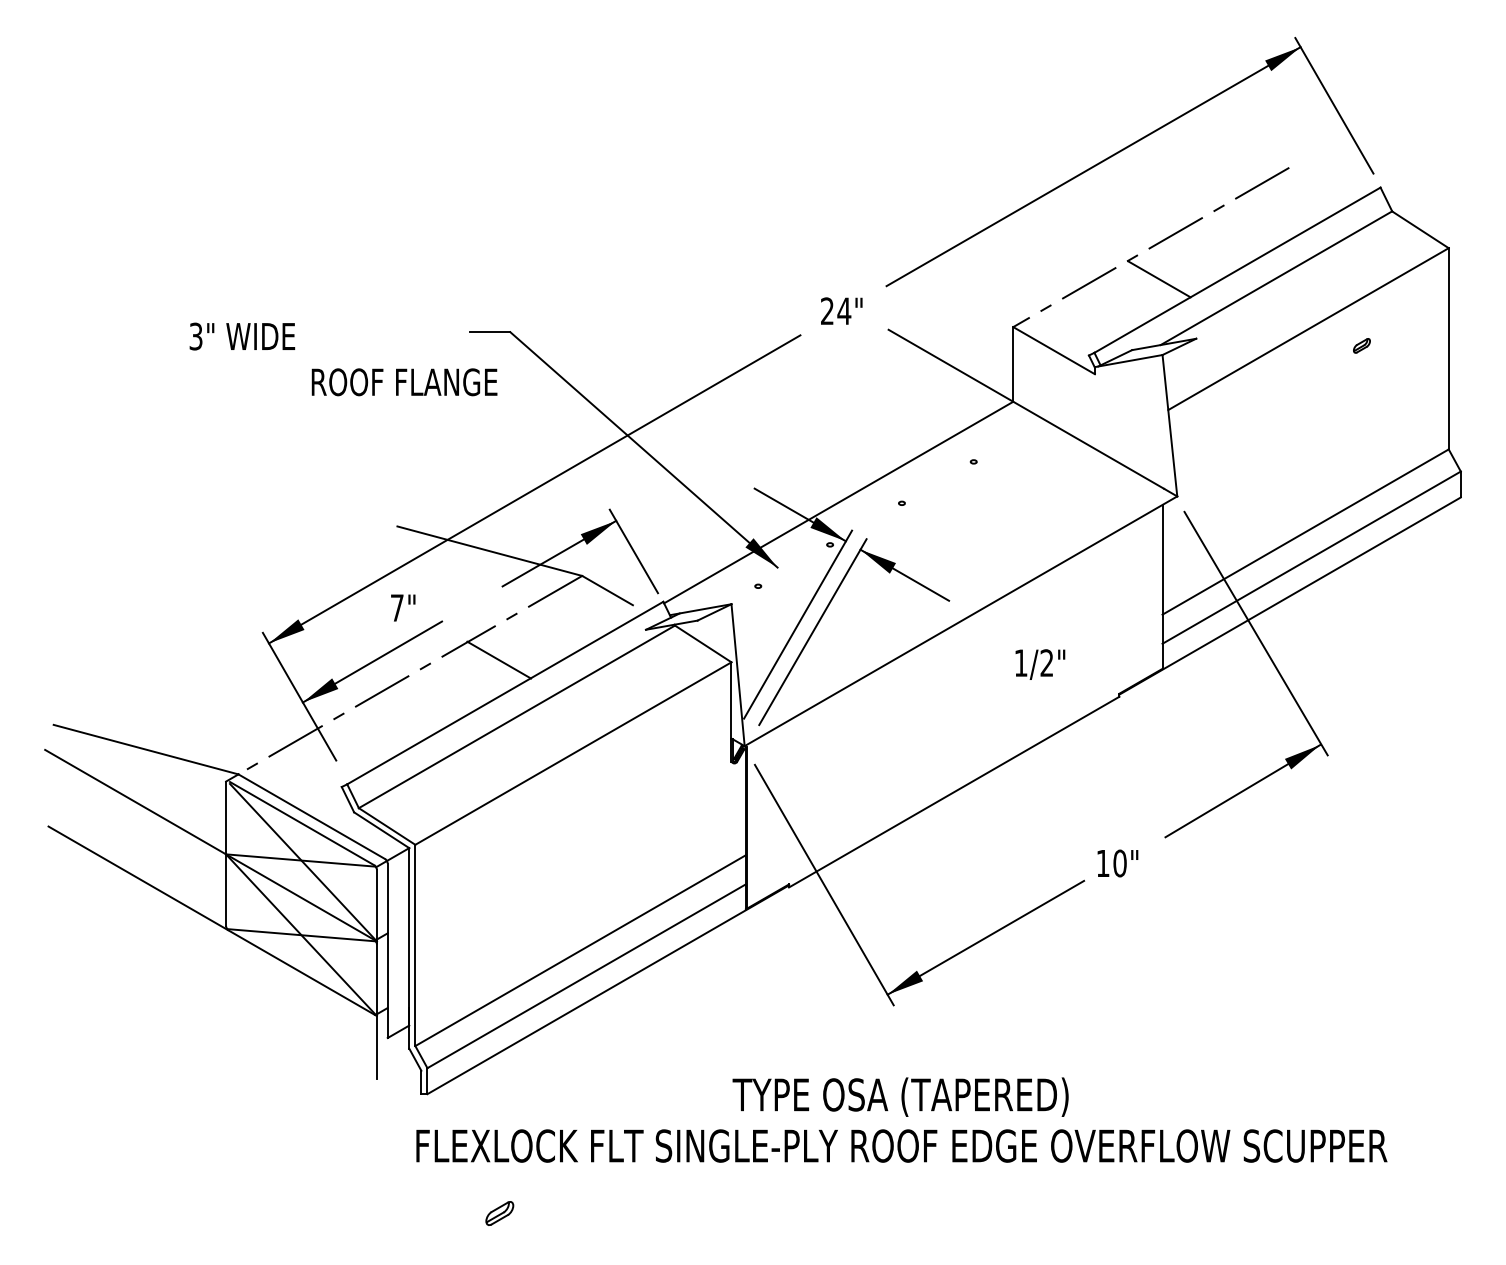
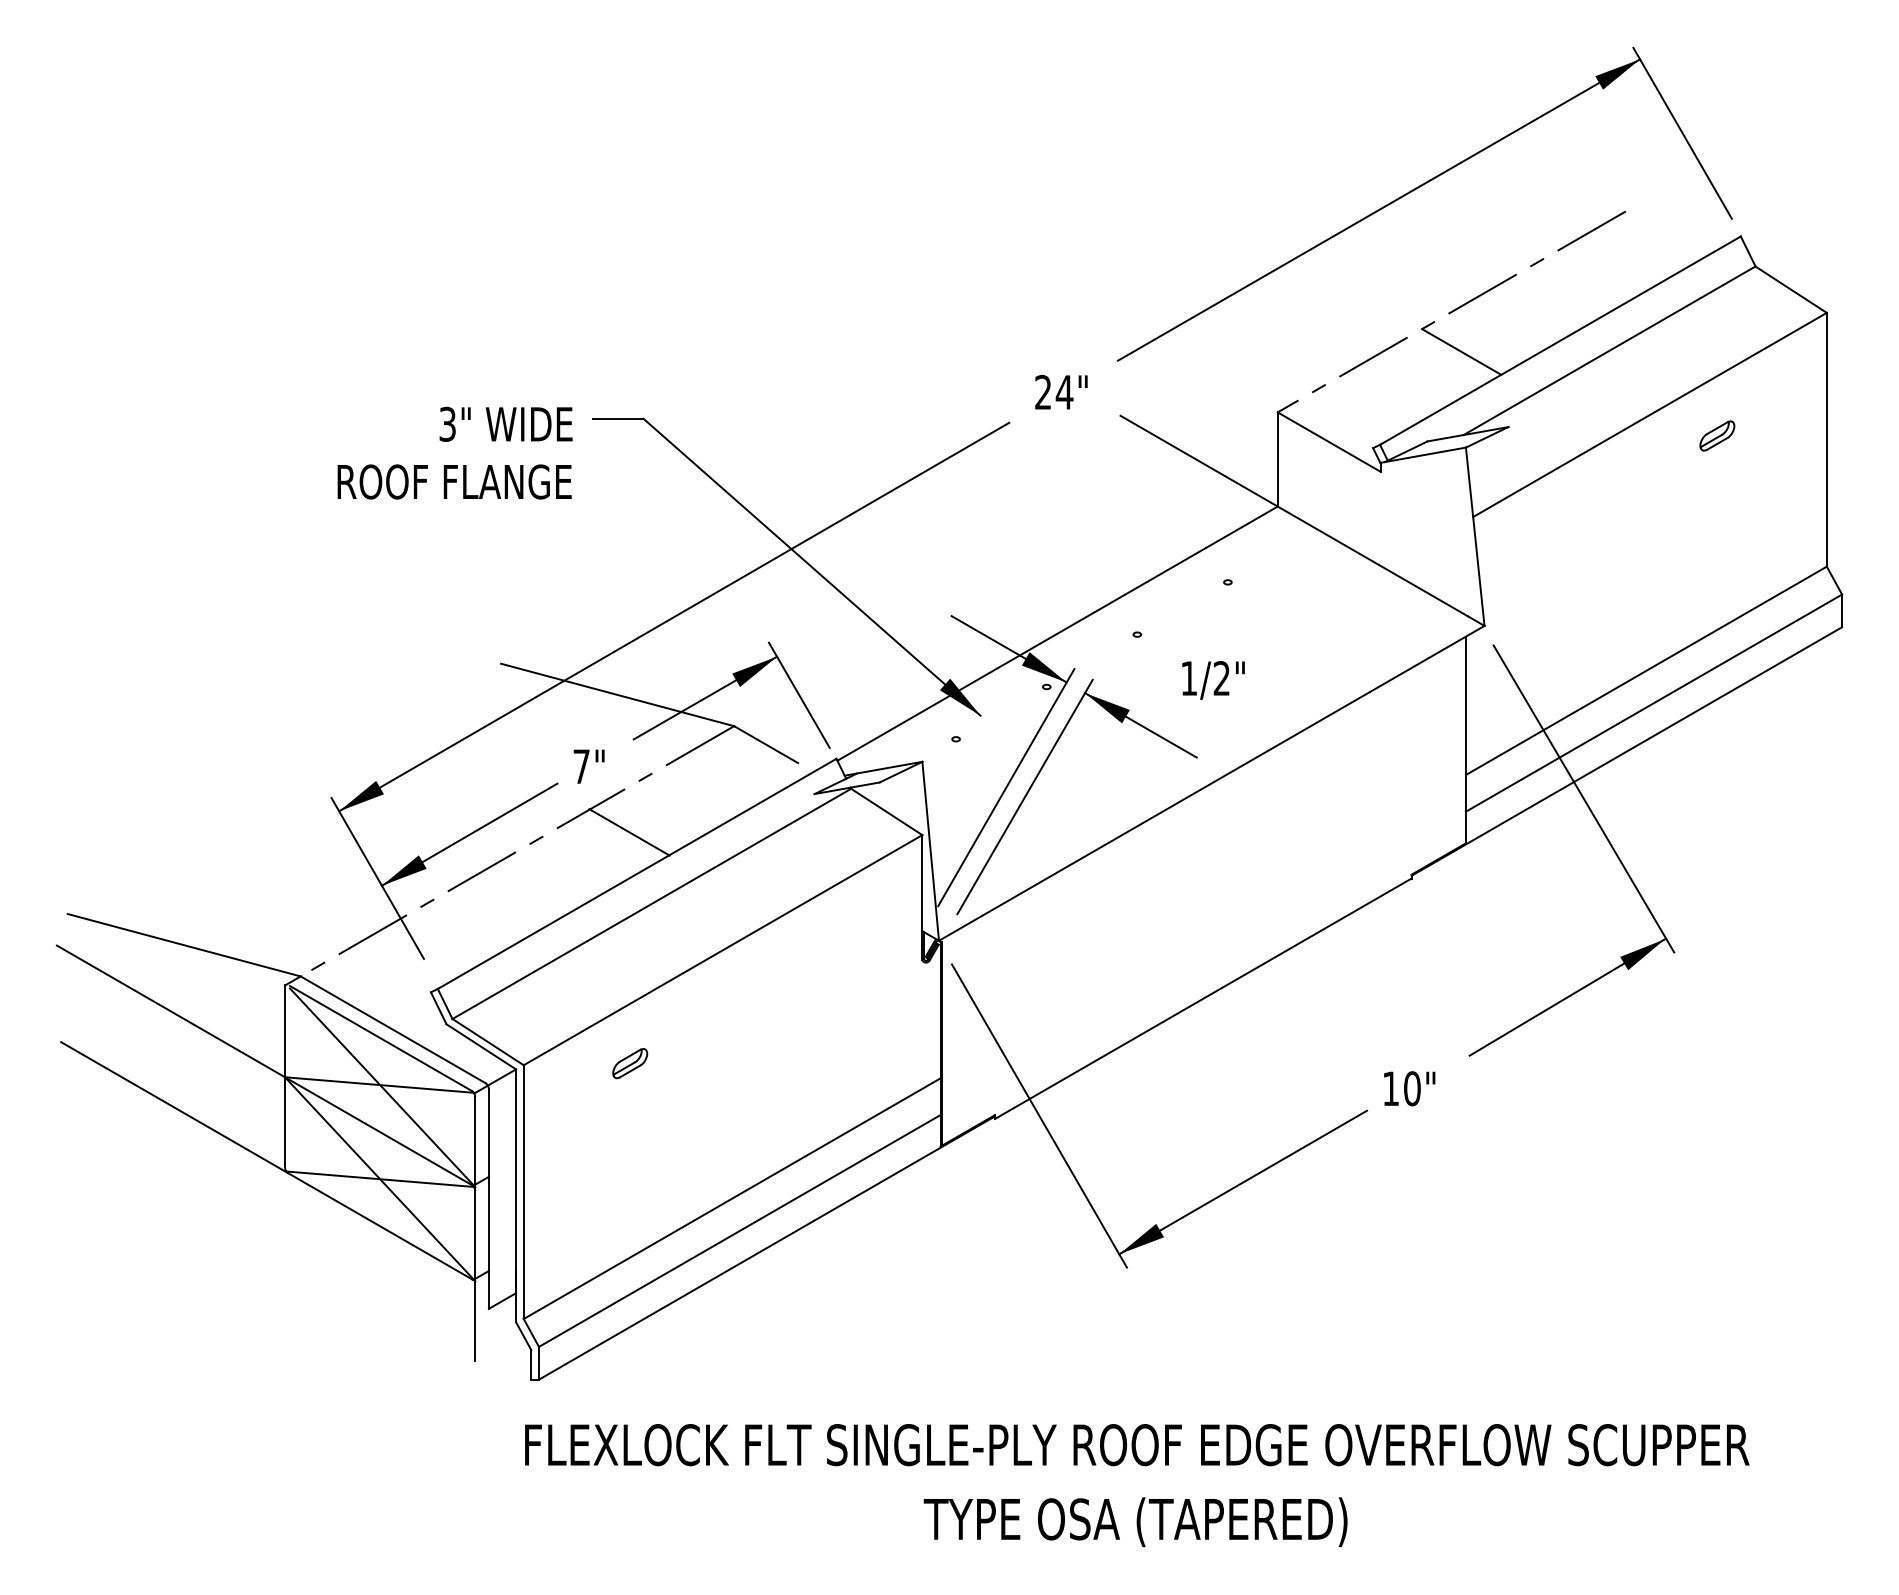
text: (242, 336) -> (506, 424), moved
part: (1361, 345) -> (1716, 435), size x1.67
text: (404, 382) -> (454, 482), moved
text: (403, 607) -> (589, 765), moved
text: (1040, 664) -> (1213, 680), moved
text: (900, 1096) -> (1135, 1521), moved
part: (499, 1213) -> (629, 1063), moved

